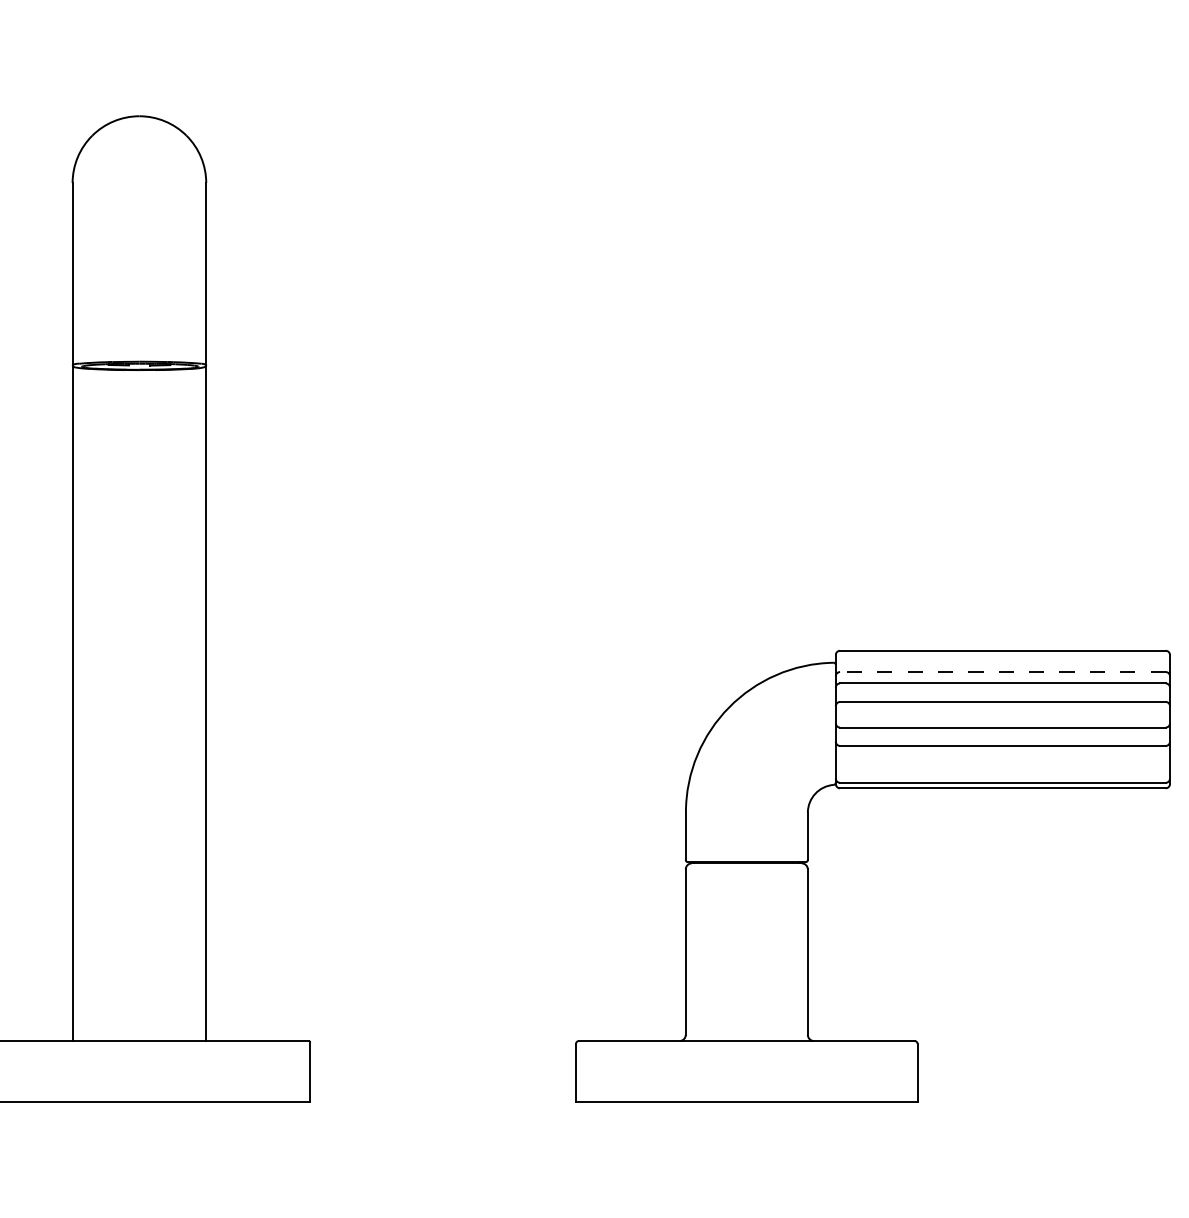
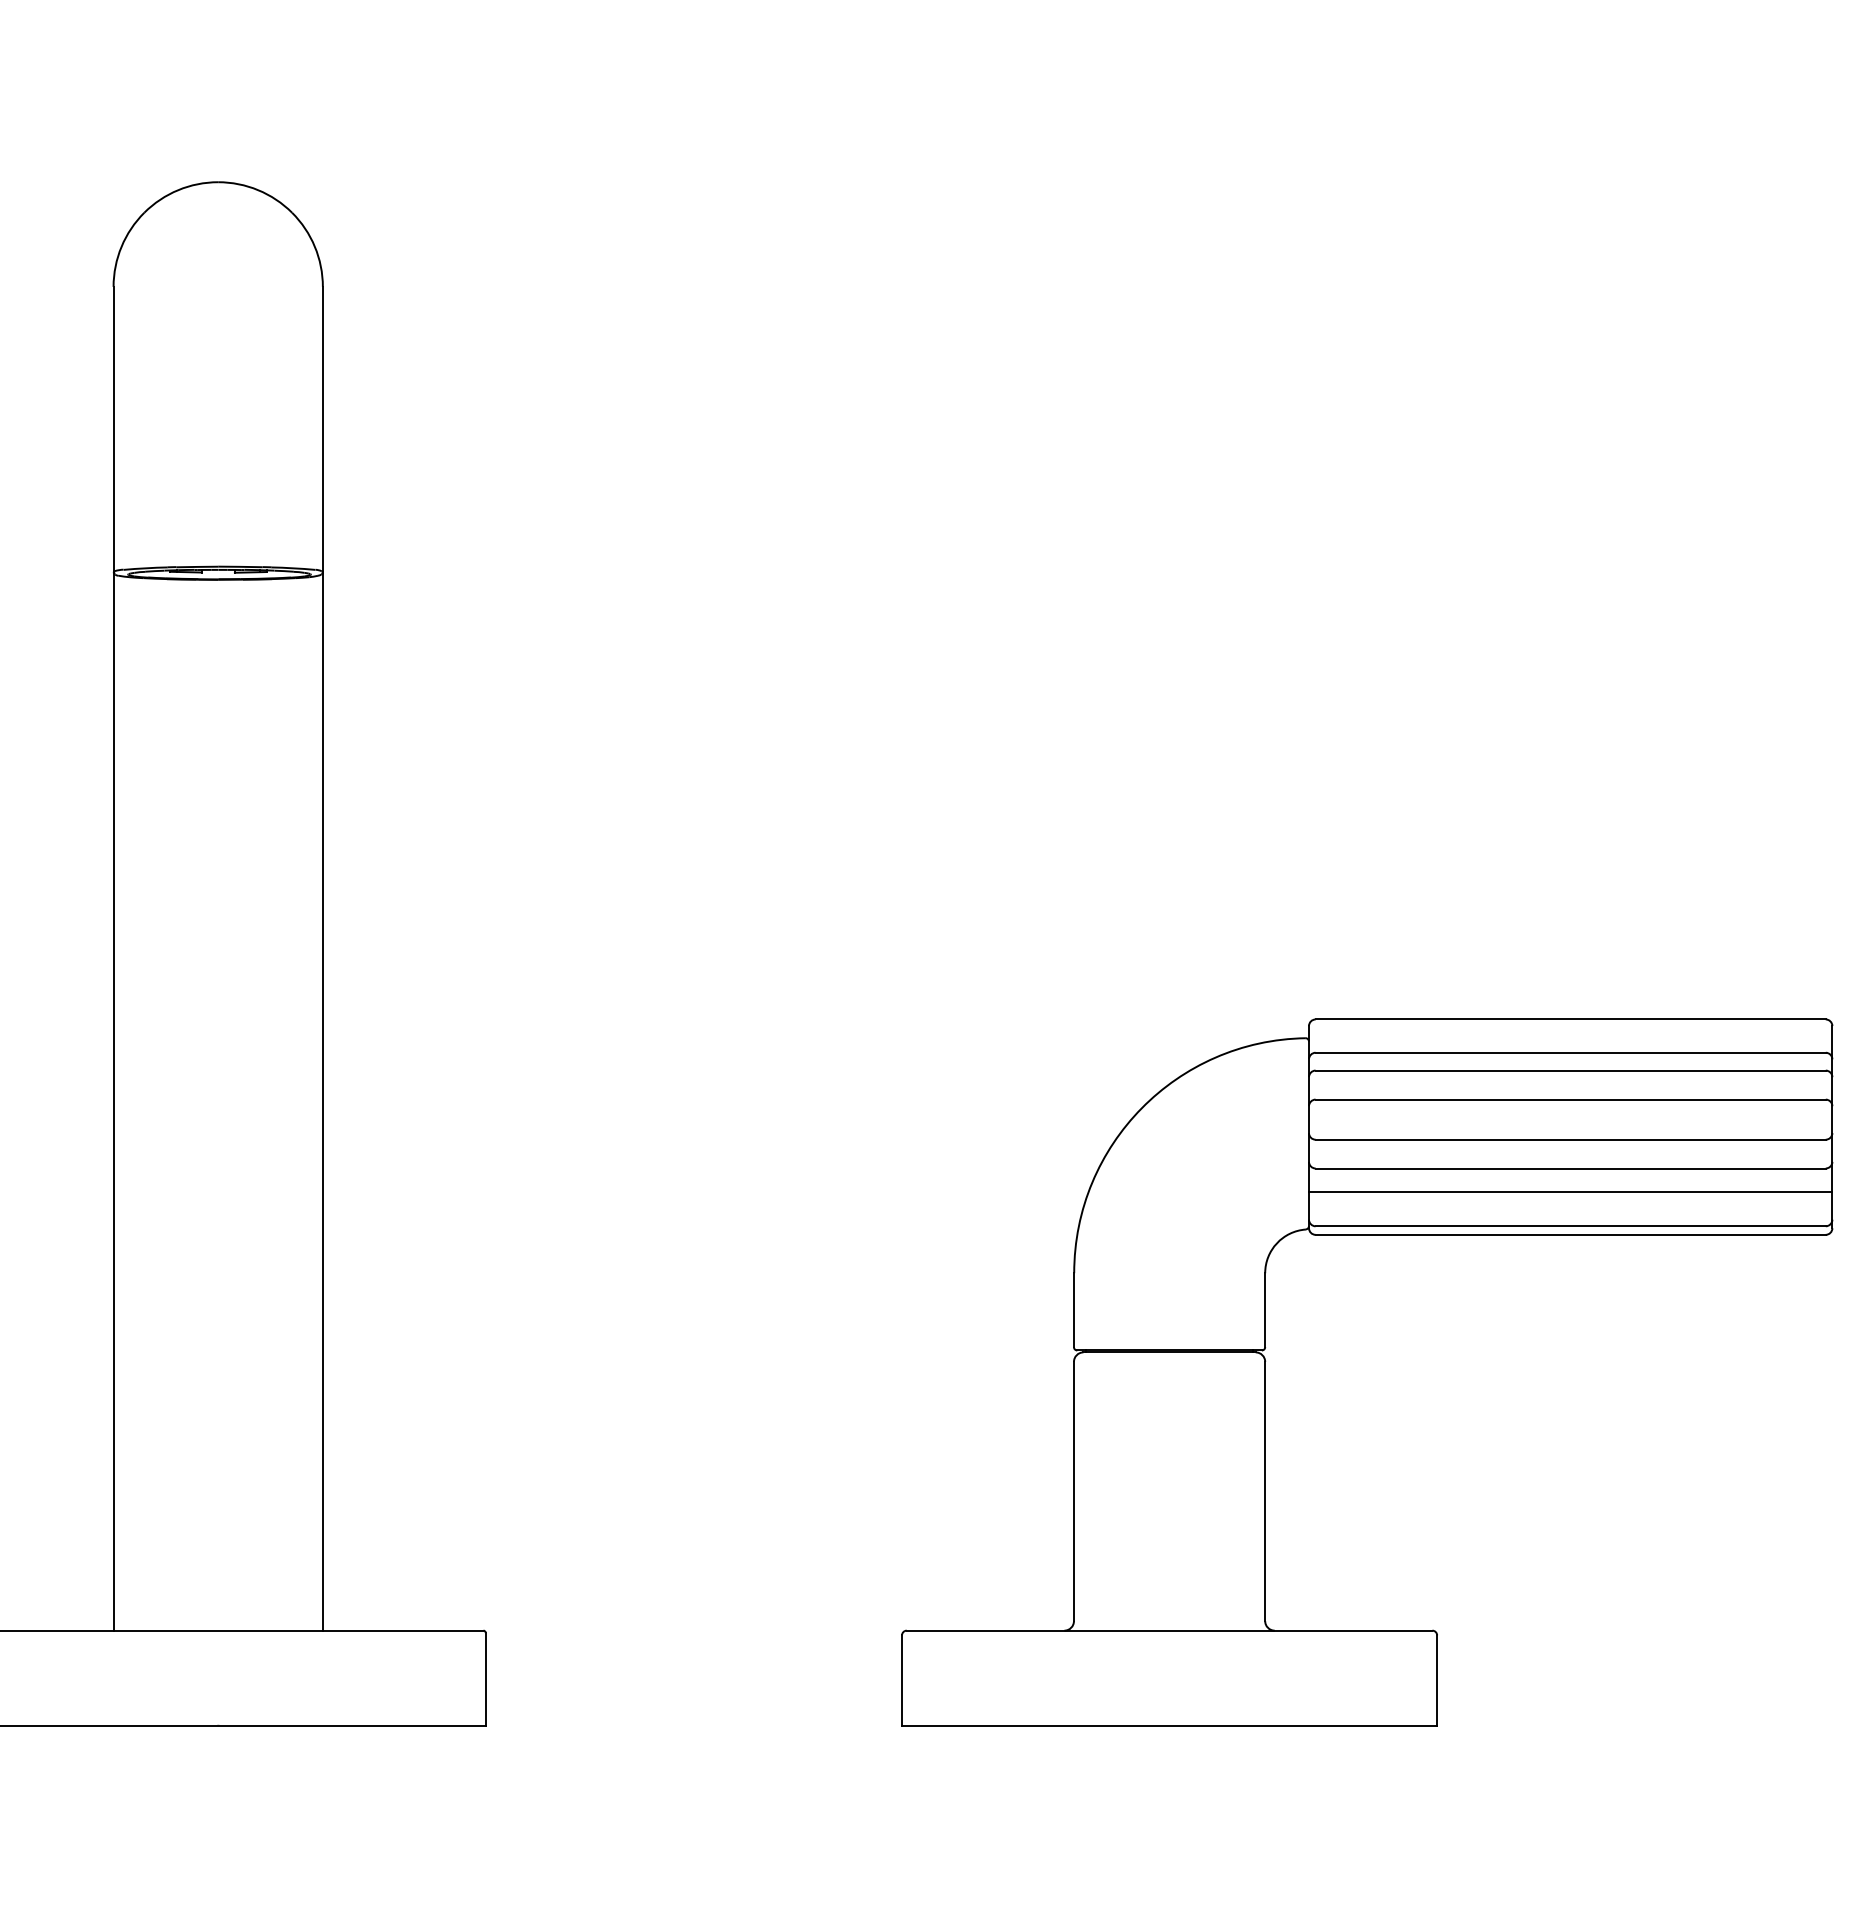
line: (1002, 672) -> (1570, 1053), dashed -> solid
line: (1002, 761) -> (1570, 1192), added

